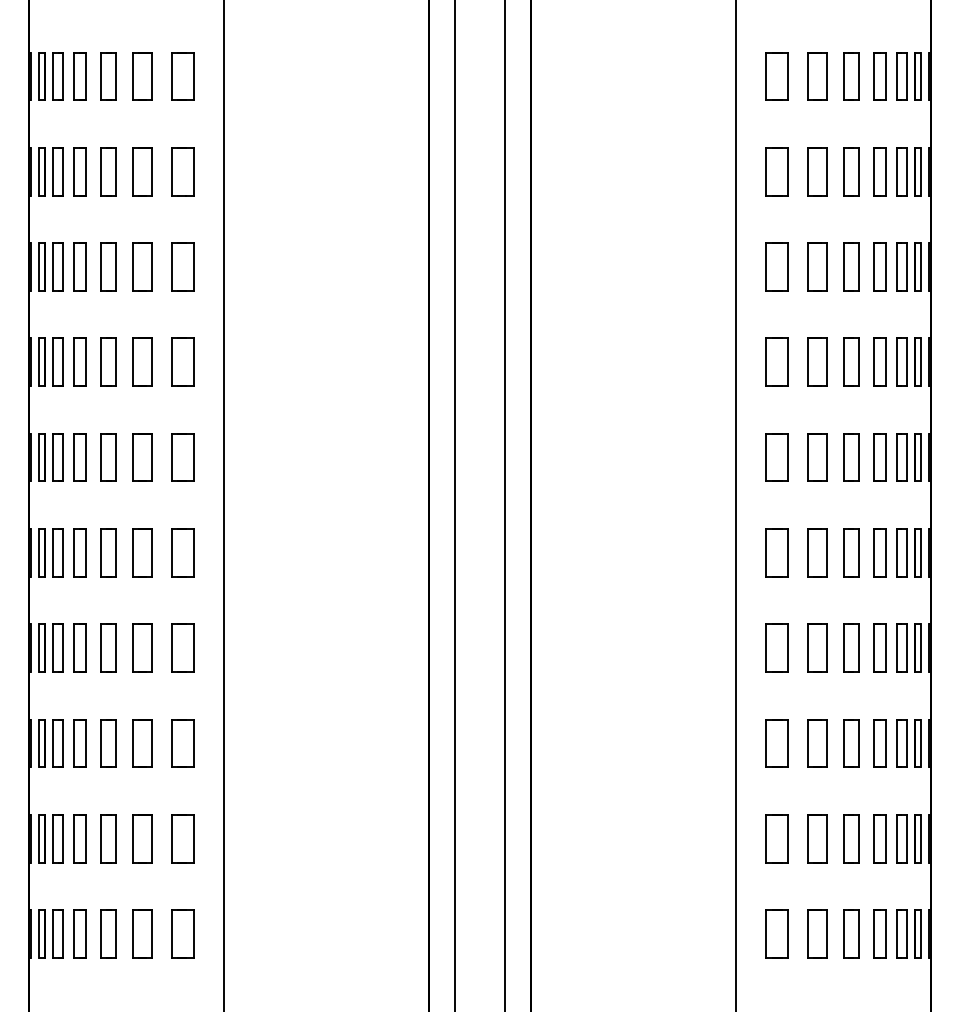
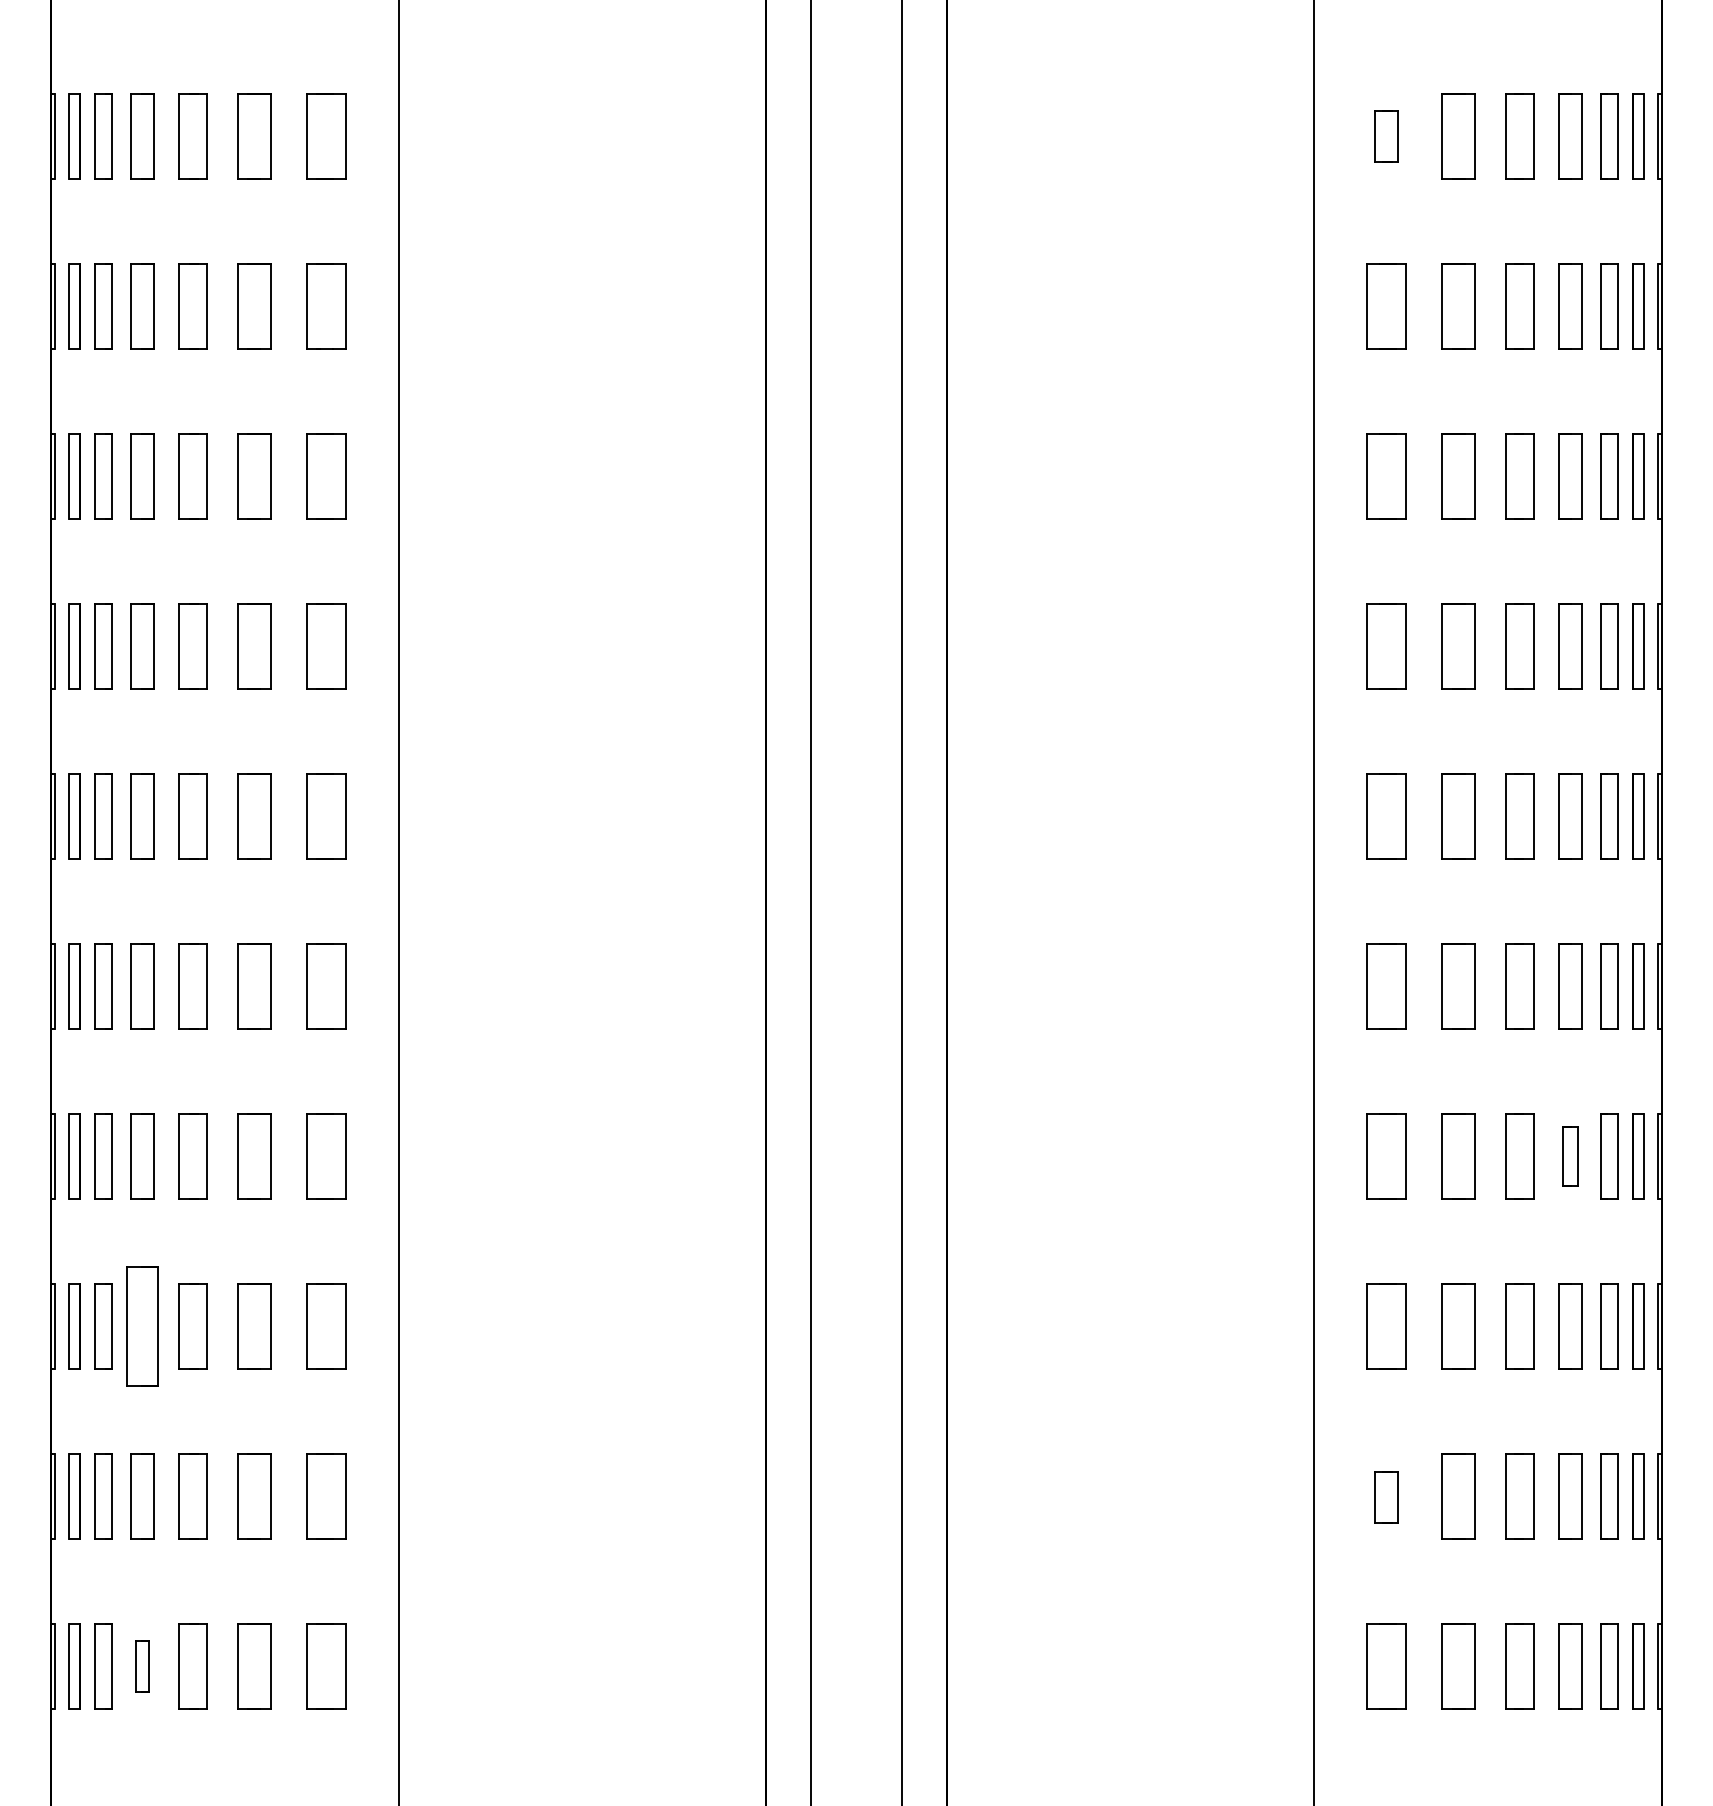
part: (776, 76) -> (1385, 136), size x0.6
part: (879, 647) -> (1569, 1155), size x0.7
part: (79, 743) -> (141, 1326), size x1.4
part: (776, 838) -> (1385, 1496), size x0.6
part: (79, 933) -> (141, 1666), size x0.6

